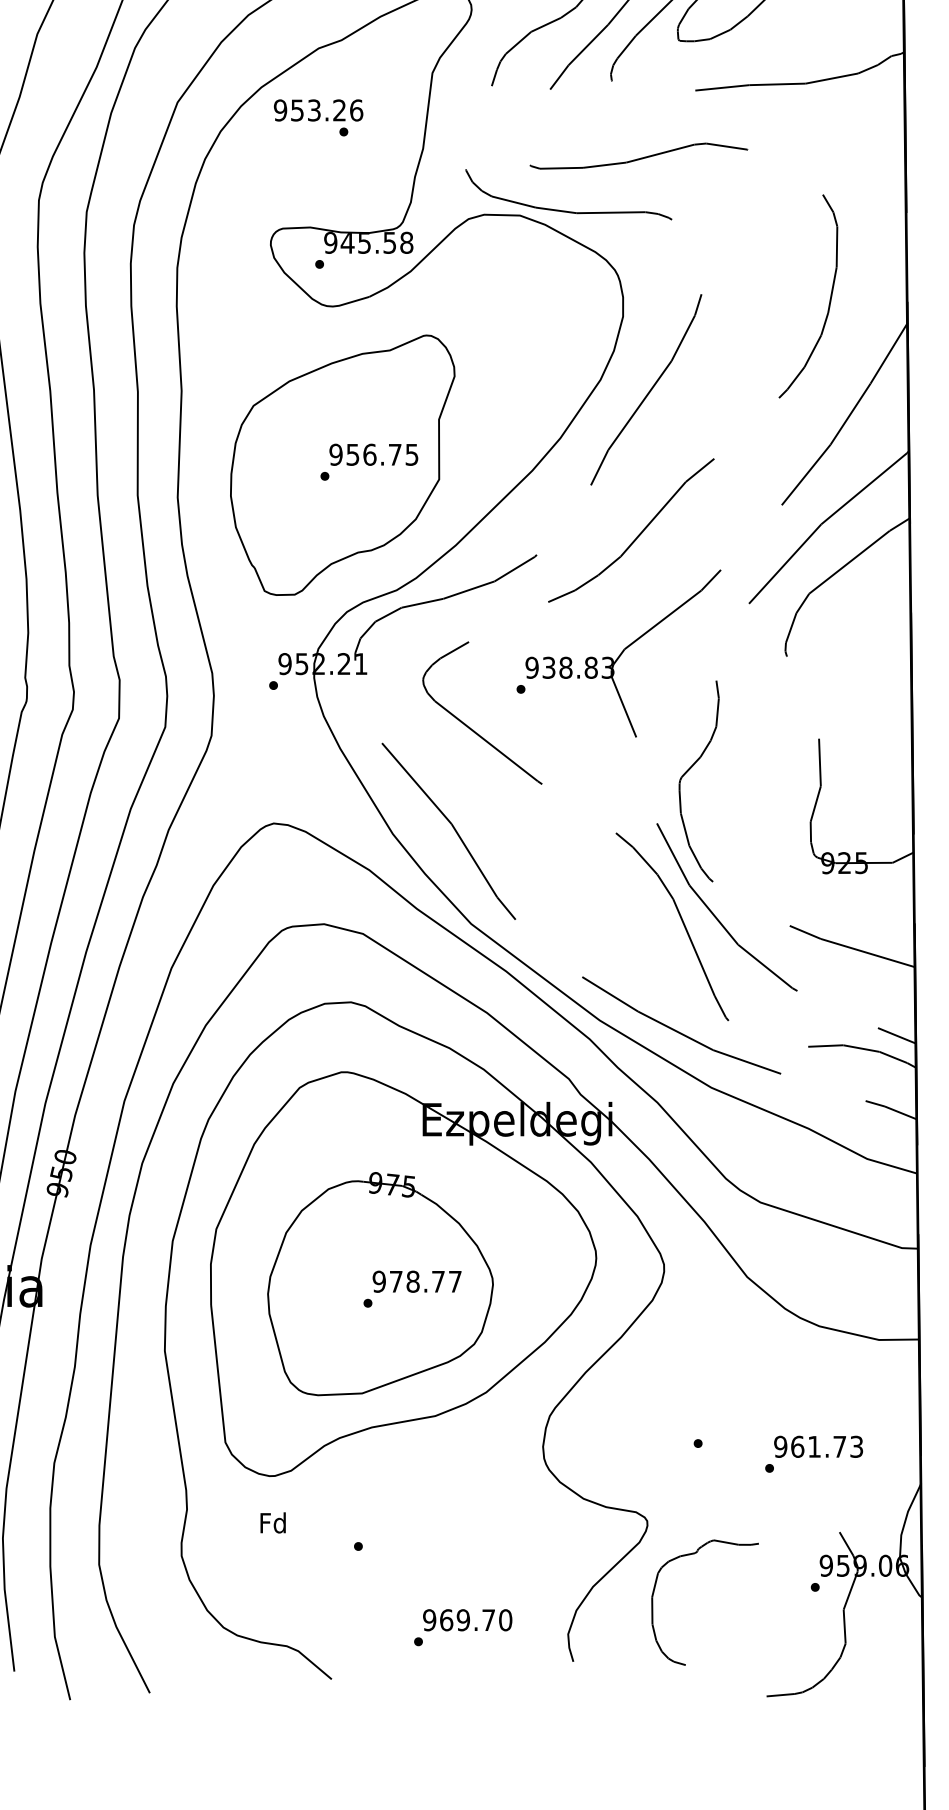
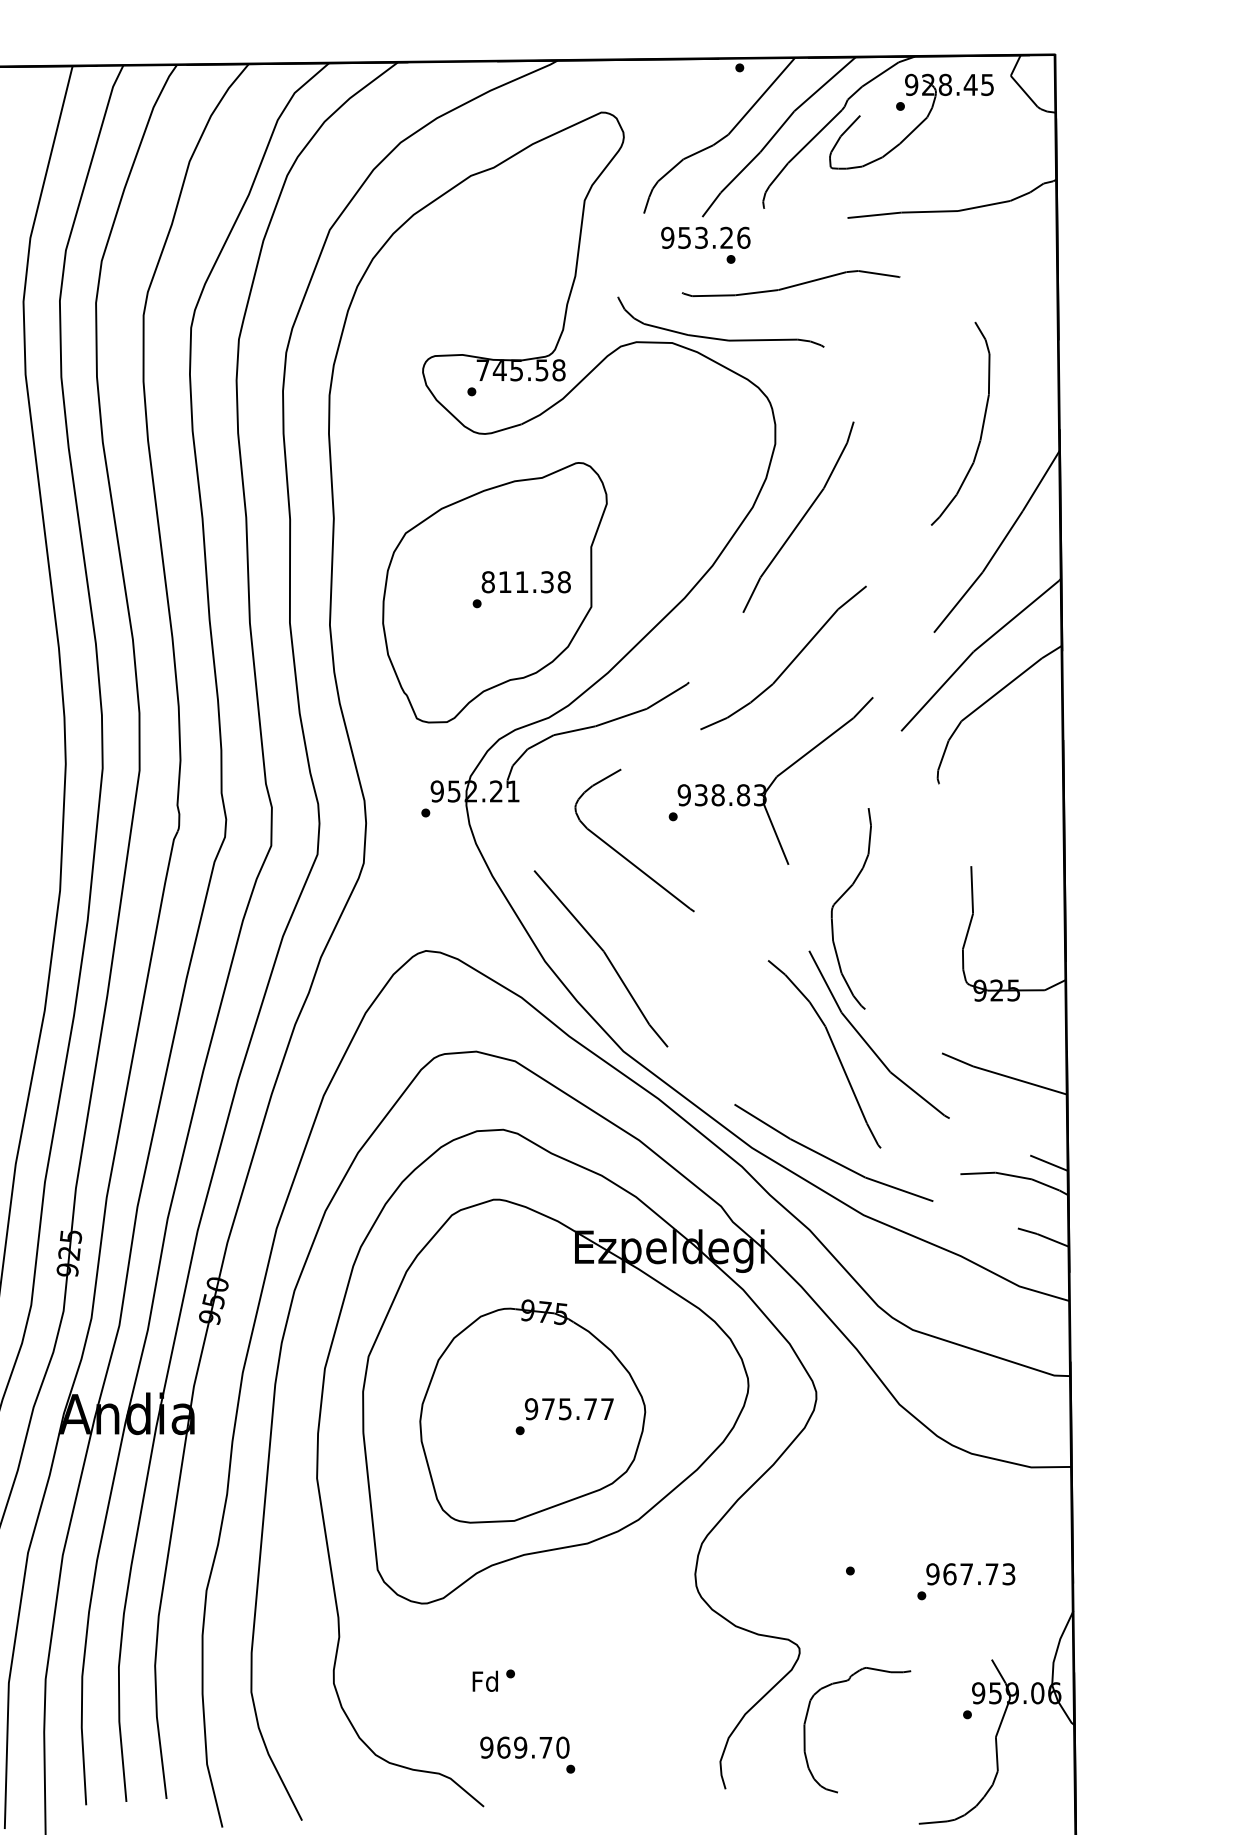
text: (318, 117) -> (705, 244), moved
text: (330, 243) -> (482, 370), 945.58 -> 745.58
text: (373, 455) -> (525, 582), 956.75 -> 811.38
text: (412, 1282) -> (564, 1409), 978.77 -> 975.77
text: (814, 1446) -> (966, 1573), 961.73 -> 967.73
text: (272, 1522) -> (484, 1680), moved
text: (467, 1620) -> (524, 1747), moved

